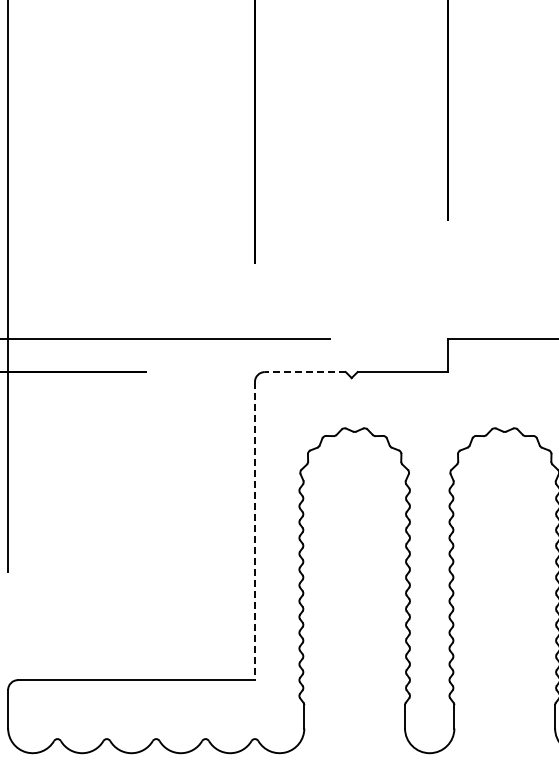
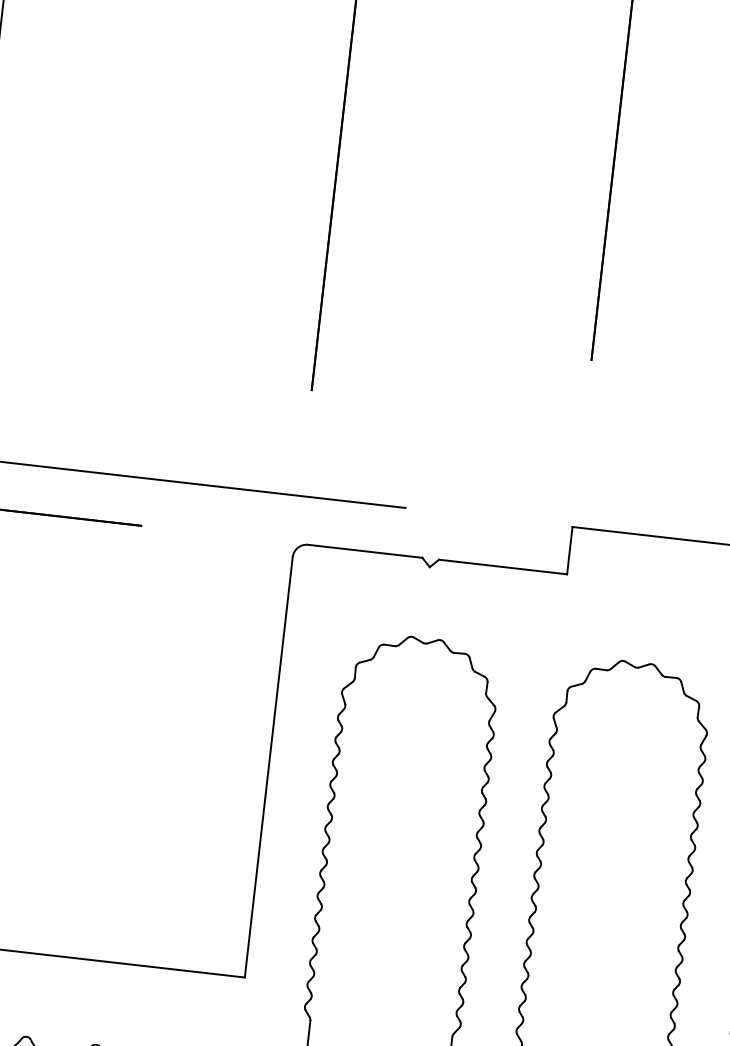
line: (304, 372) -> (364, 551), dashed -> solid
line: (254, 531) -> (268, 767), dashed -> solid

